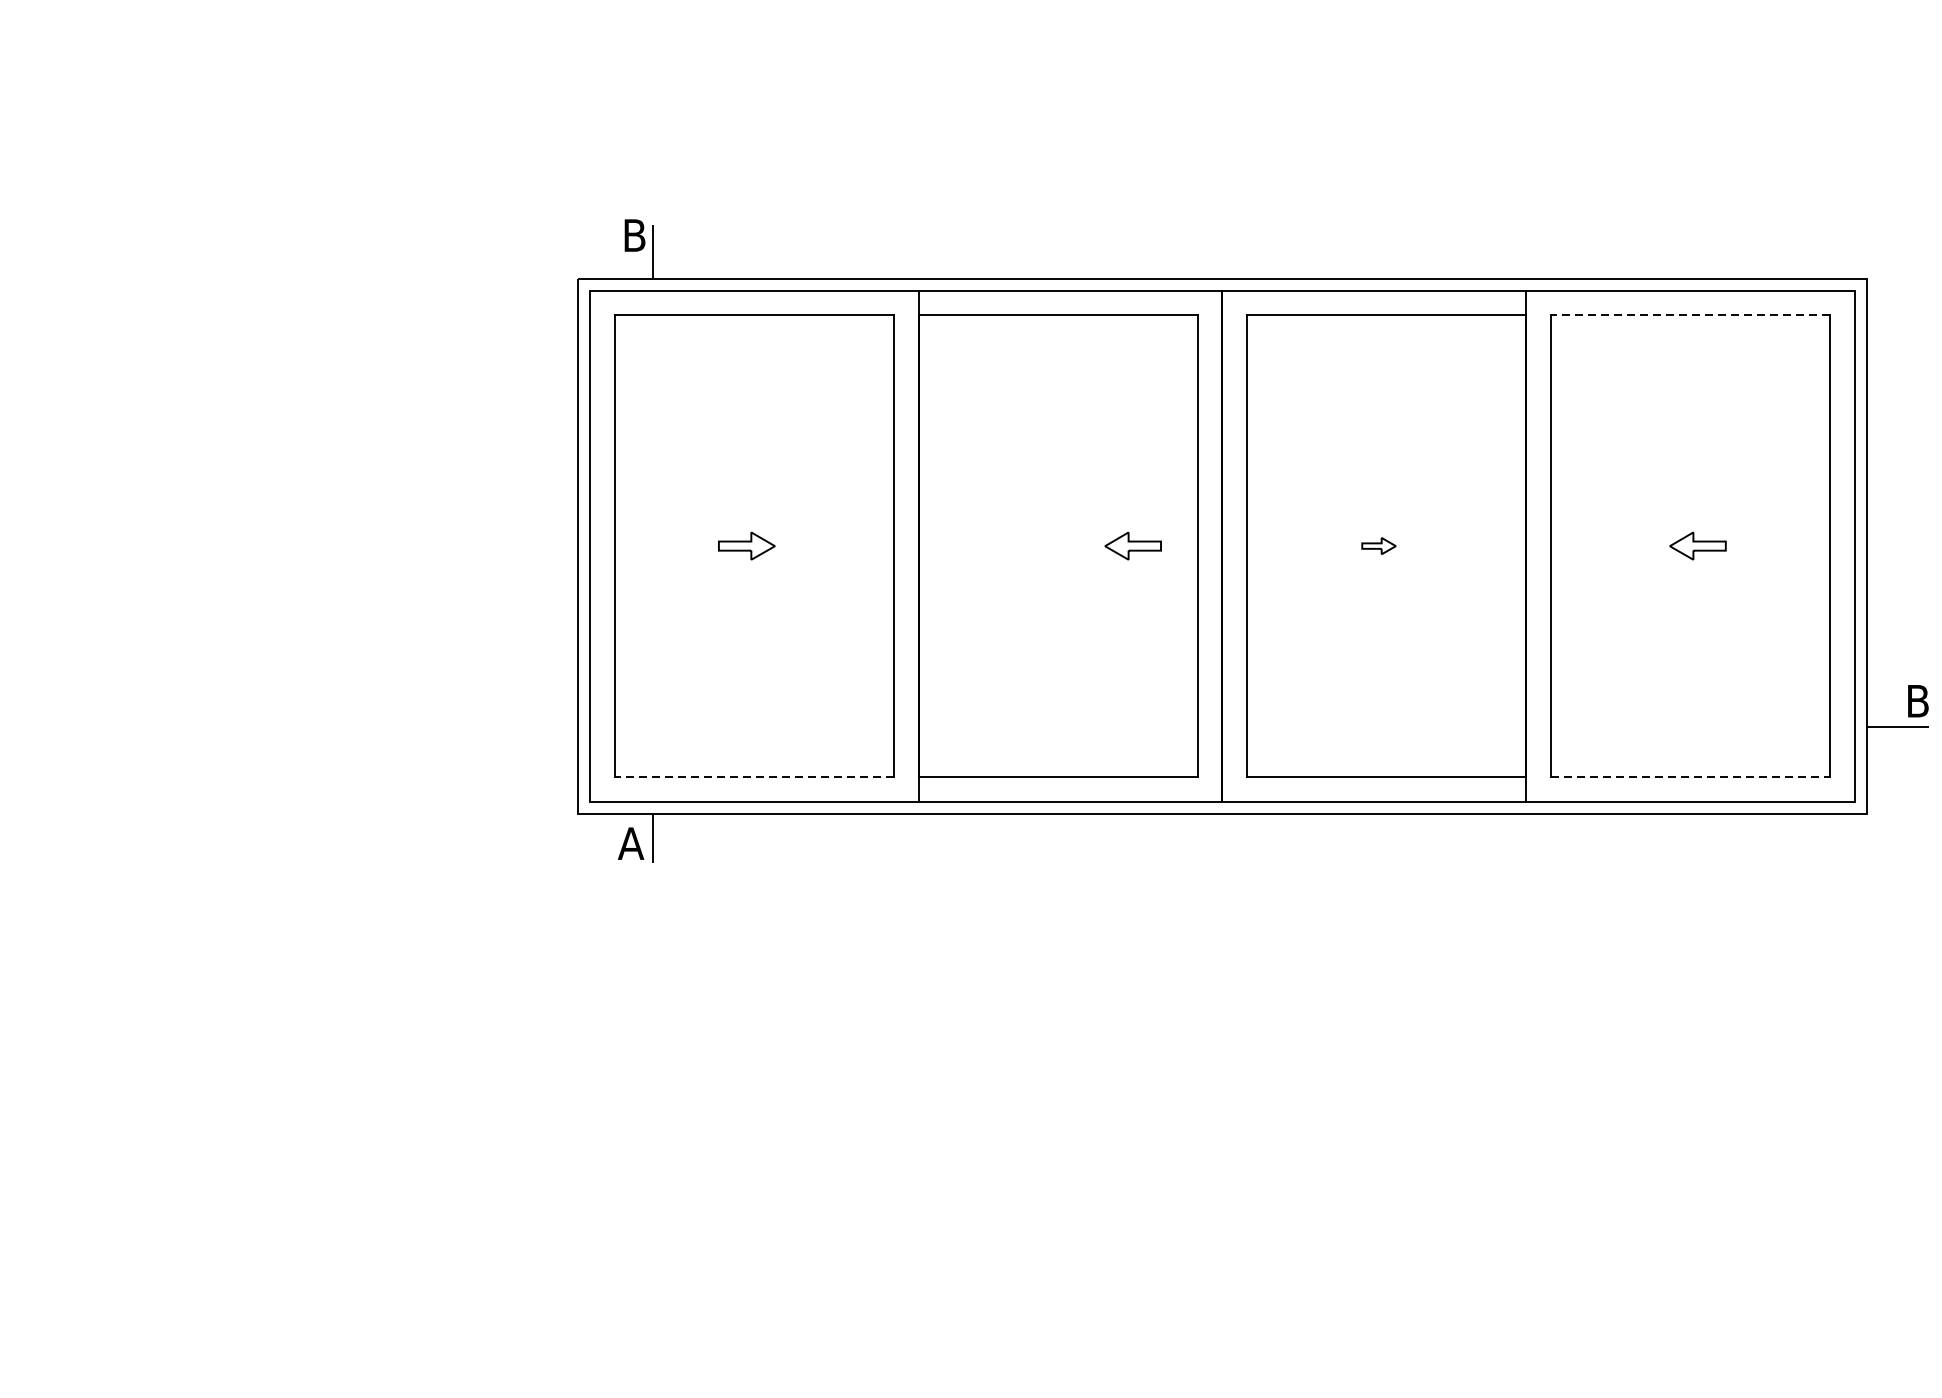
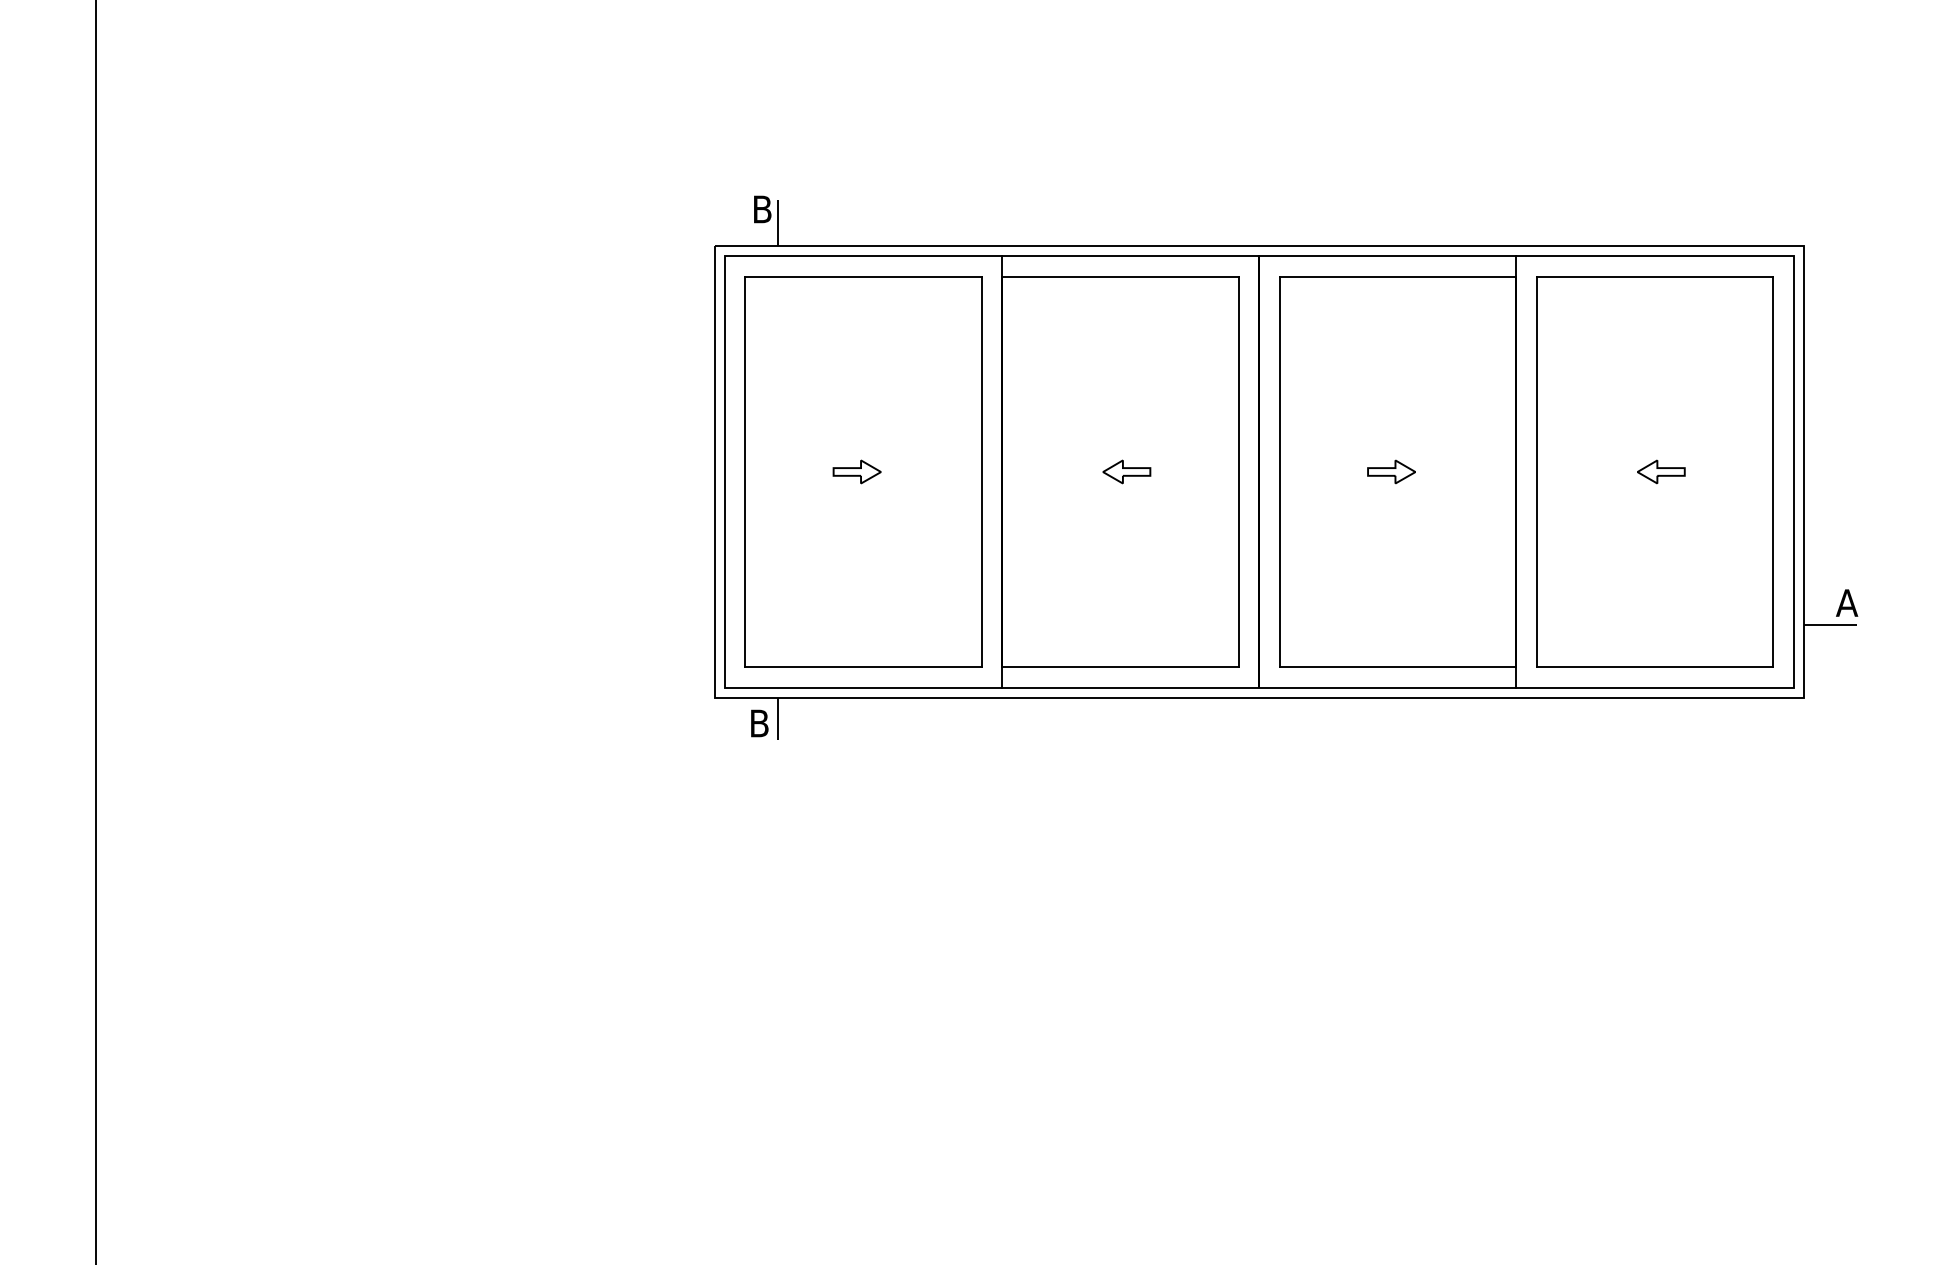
line: (1690, 314) -> (1654, 276), dashed -> solid
part: (1132, 545) -> (1126, 471), moved
part: (1378, 545) -> (1391, 471), size x1.67
text: (1918, 700) -> (1847, 602), B -> A
line: (754, 777) -> (863, 667), dashed -> solid
line: (1691, 777) -> (1655, 667), dashed -> solid
text: (631, 843) -> (759, 723), A -> B

